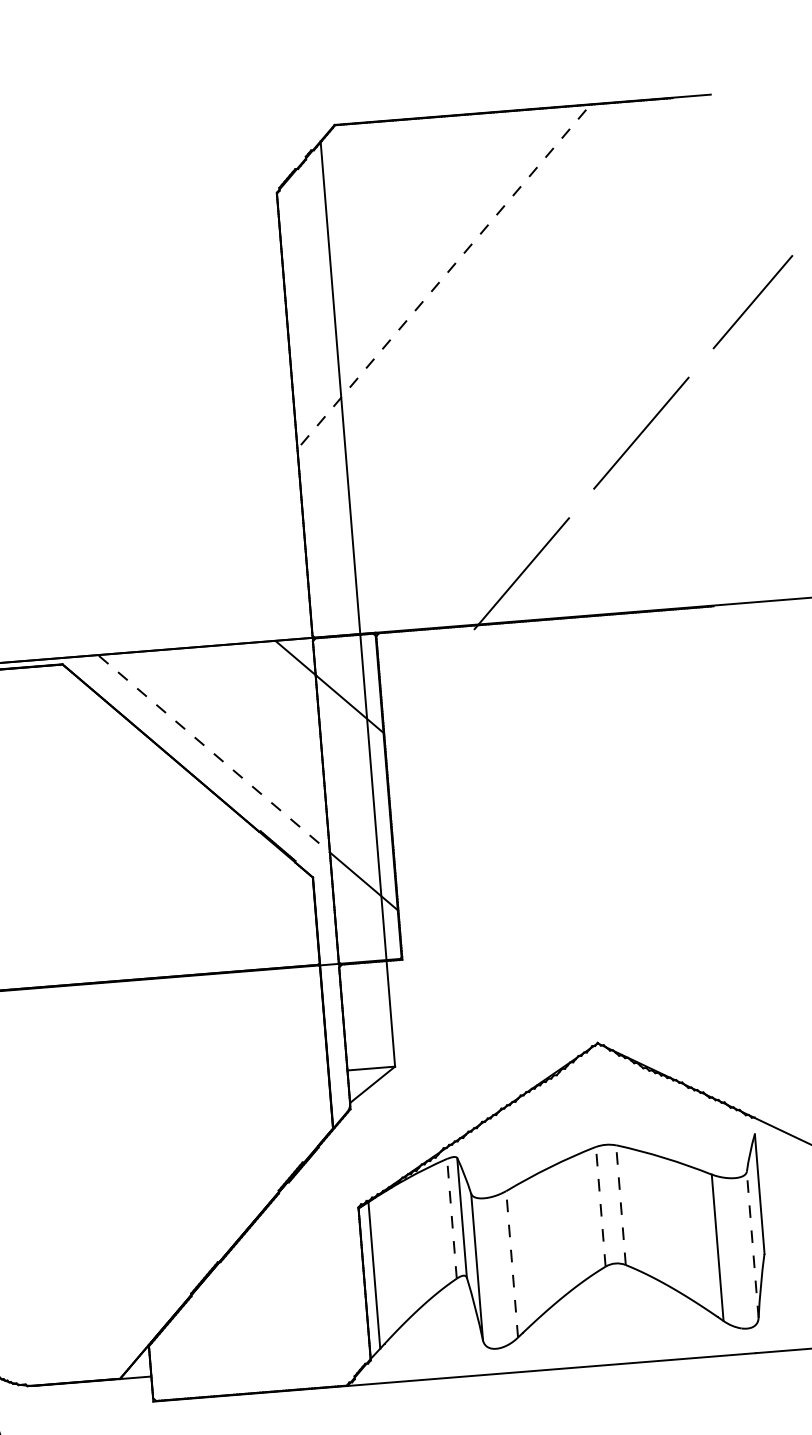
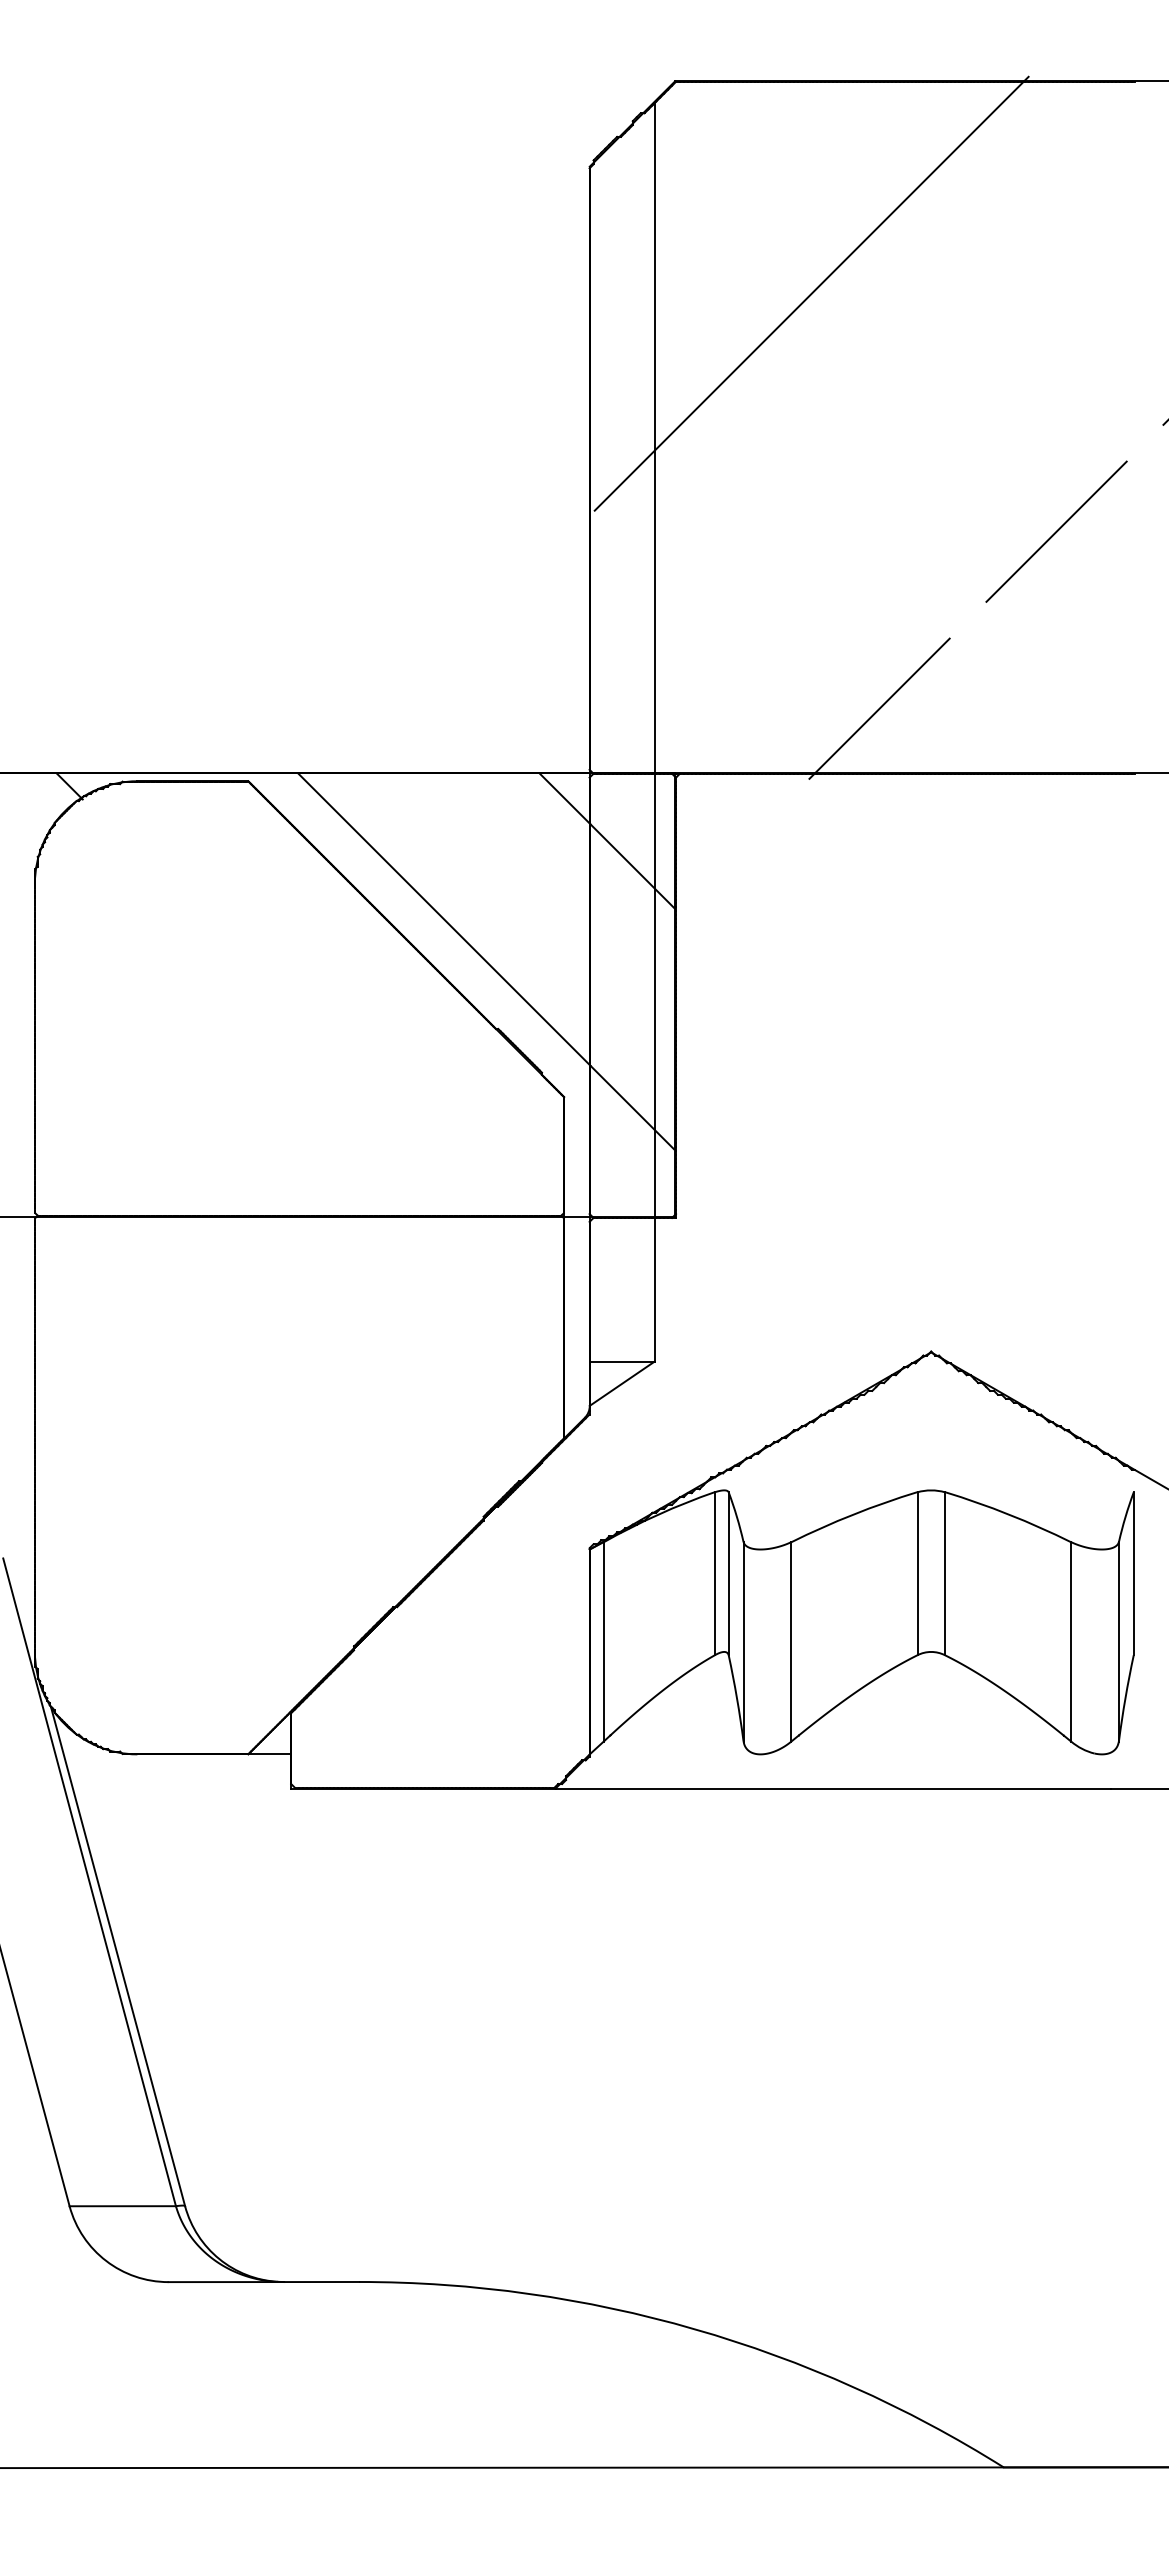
line: (447, 272) -> (811, 293), dashed -> solid
line: (214, 754) -> (444, 919), dashed -> solid
line: (620, 1205) -> (944, 1573), dashed -> solid
line: (600, 1206) -> (917, 1573), dashed -> solid
line: (451, 1218) -> (714, 1573), dashed -> solid
line: (752, 1244) -> (1118, 1641), dashed -> solid
line: (512, 1264) -> (791, 1641), dashed -> solid

